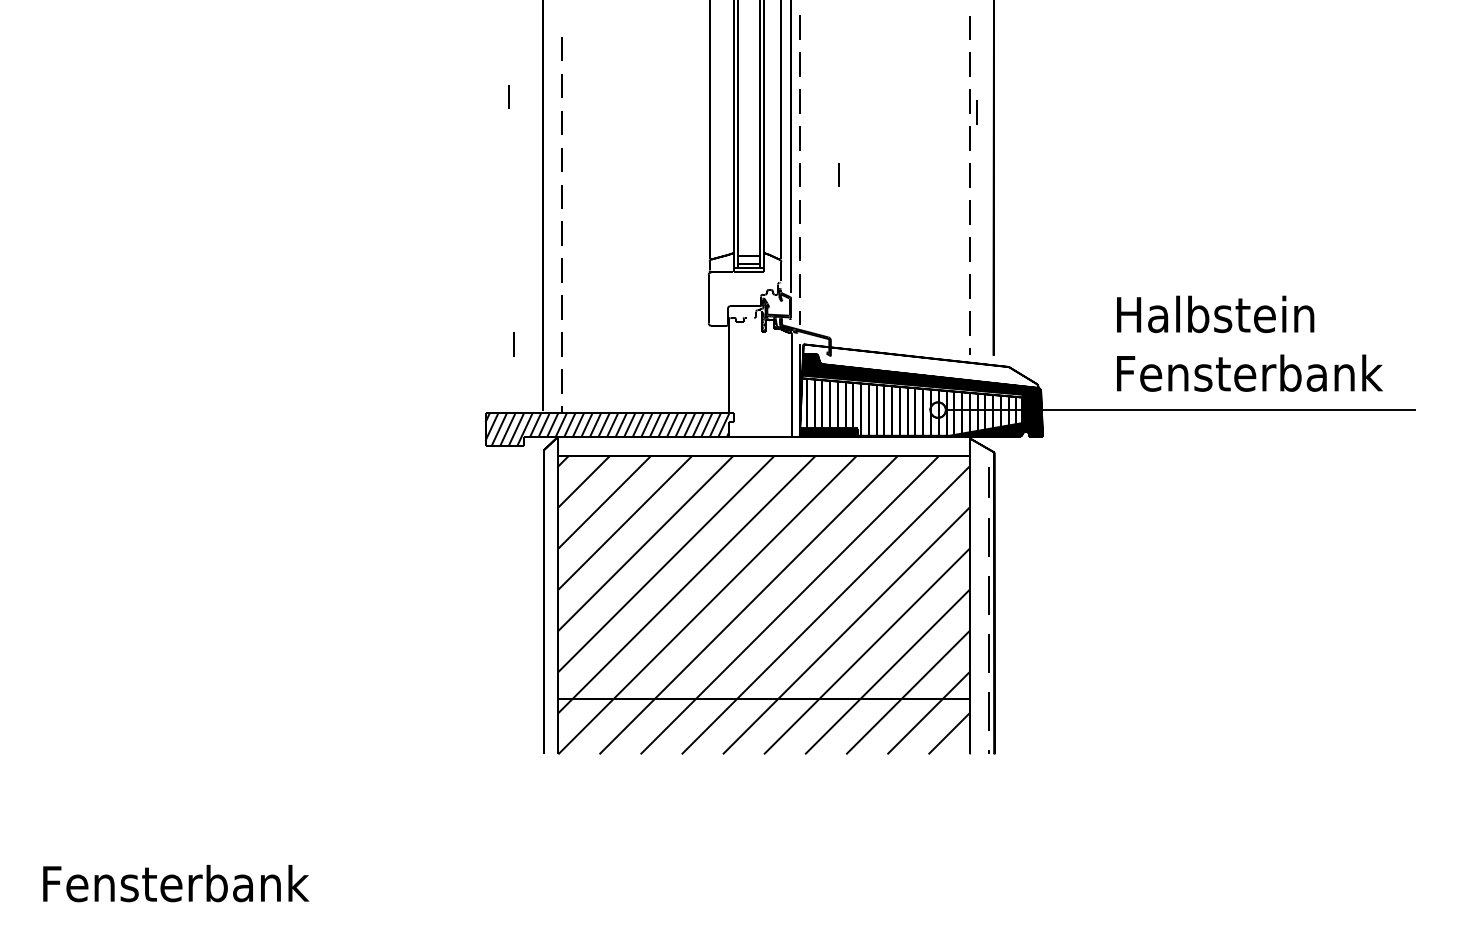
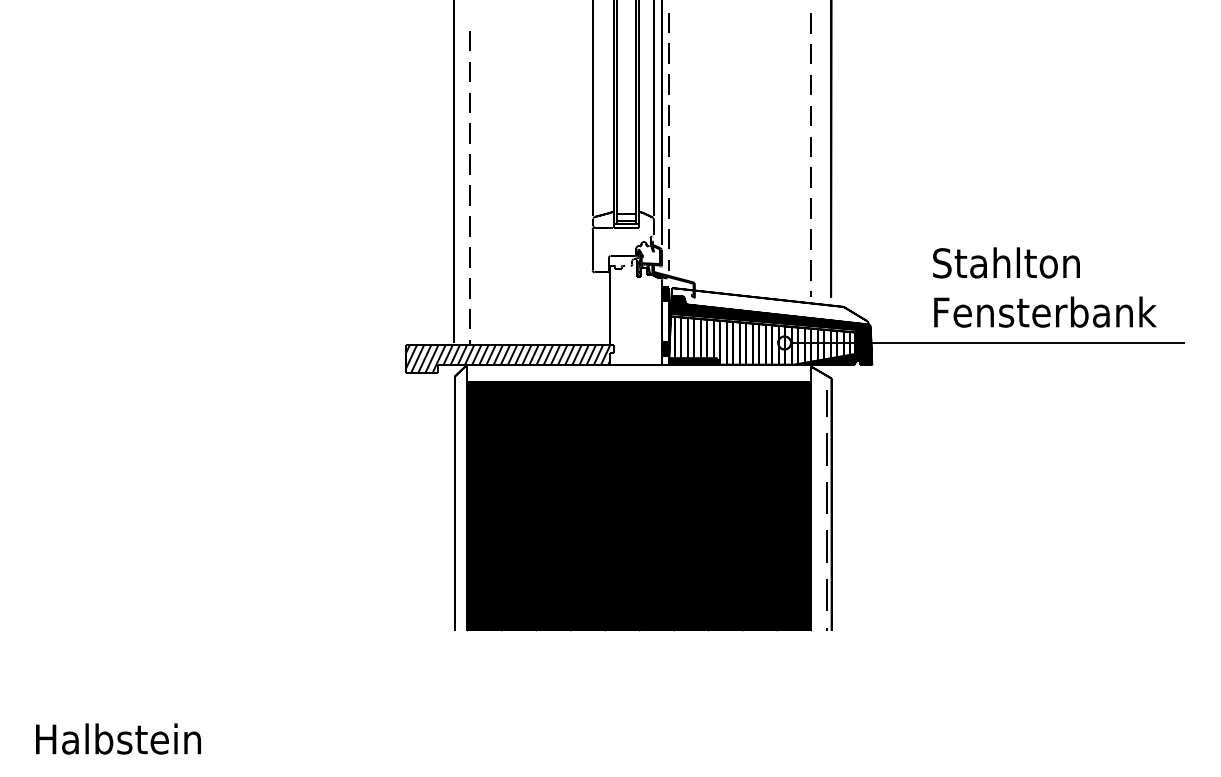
line: (508, 96) -> (425, 80), removed
line: (976, 112) -> (816, 94), removed
line: (838, 174) -> (701, 145), removed
text: (1214, 314) -> (1015, 263), Halbstein -> Stahlton
line: (513, 344) -> (429, 288), removed
fill: (795, 351) -> (665, 293), added
fill: (795, 417) -> (665, 349), added
fill: (764, 605) -> (639, 506), added
text: (178, 883) -> (149, 738), Fensterbank -> Halbstein

